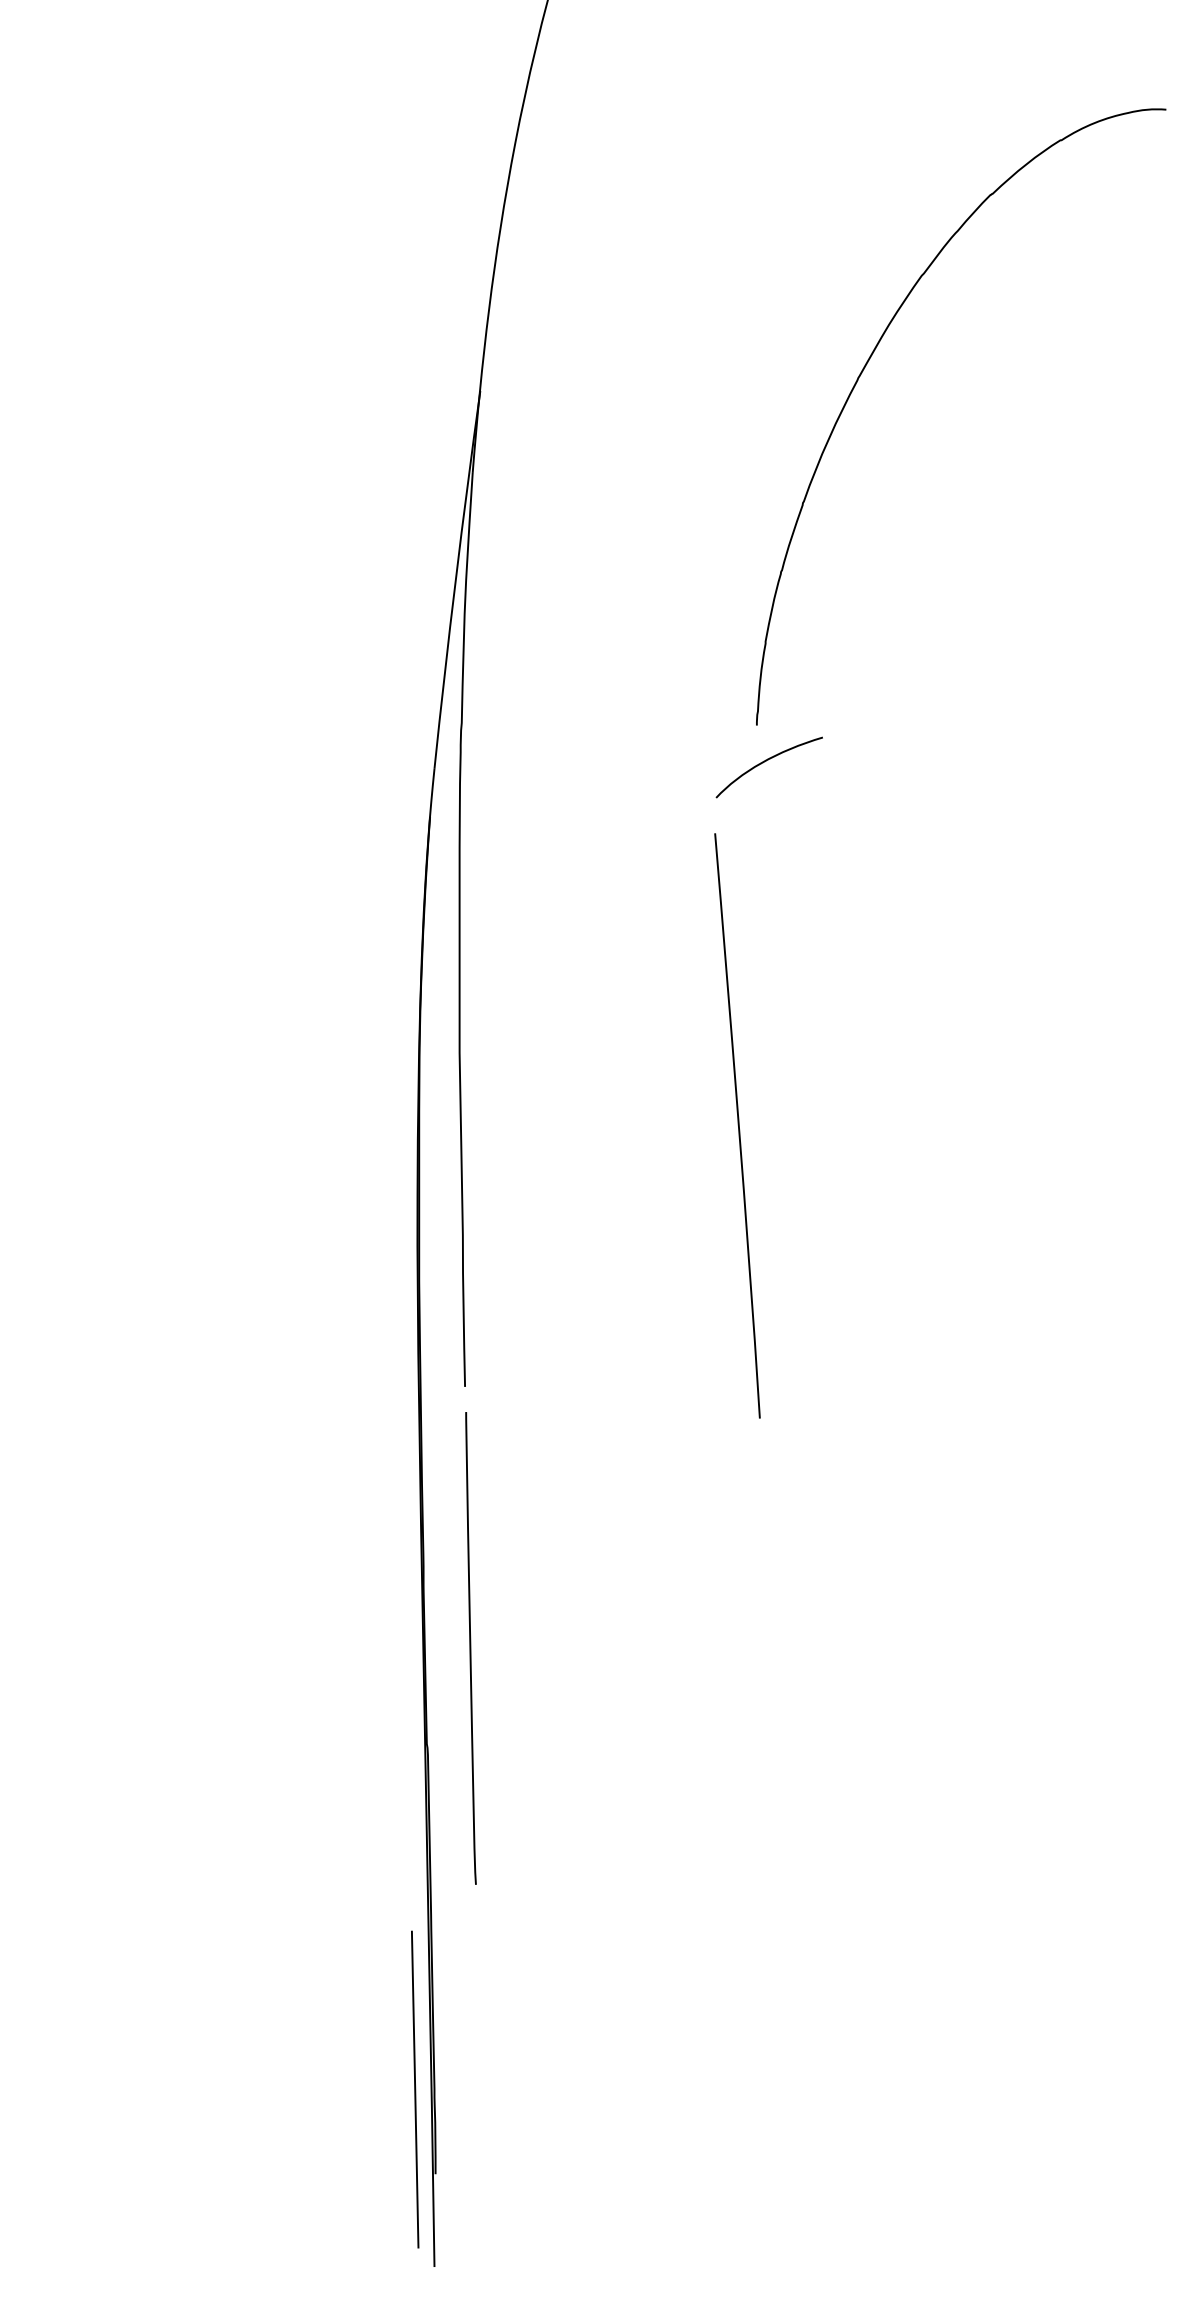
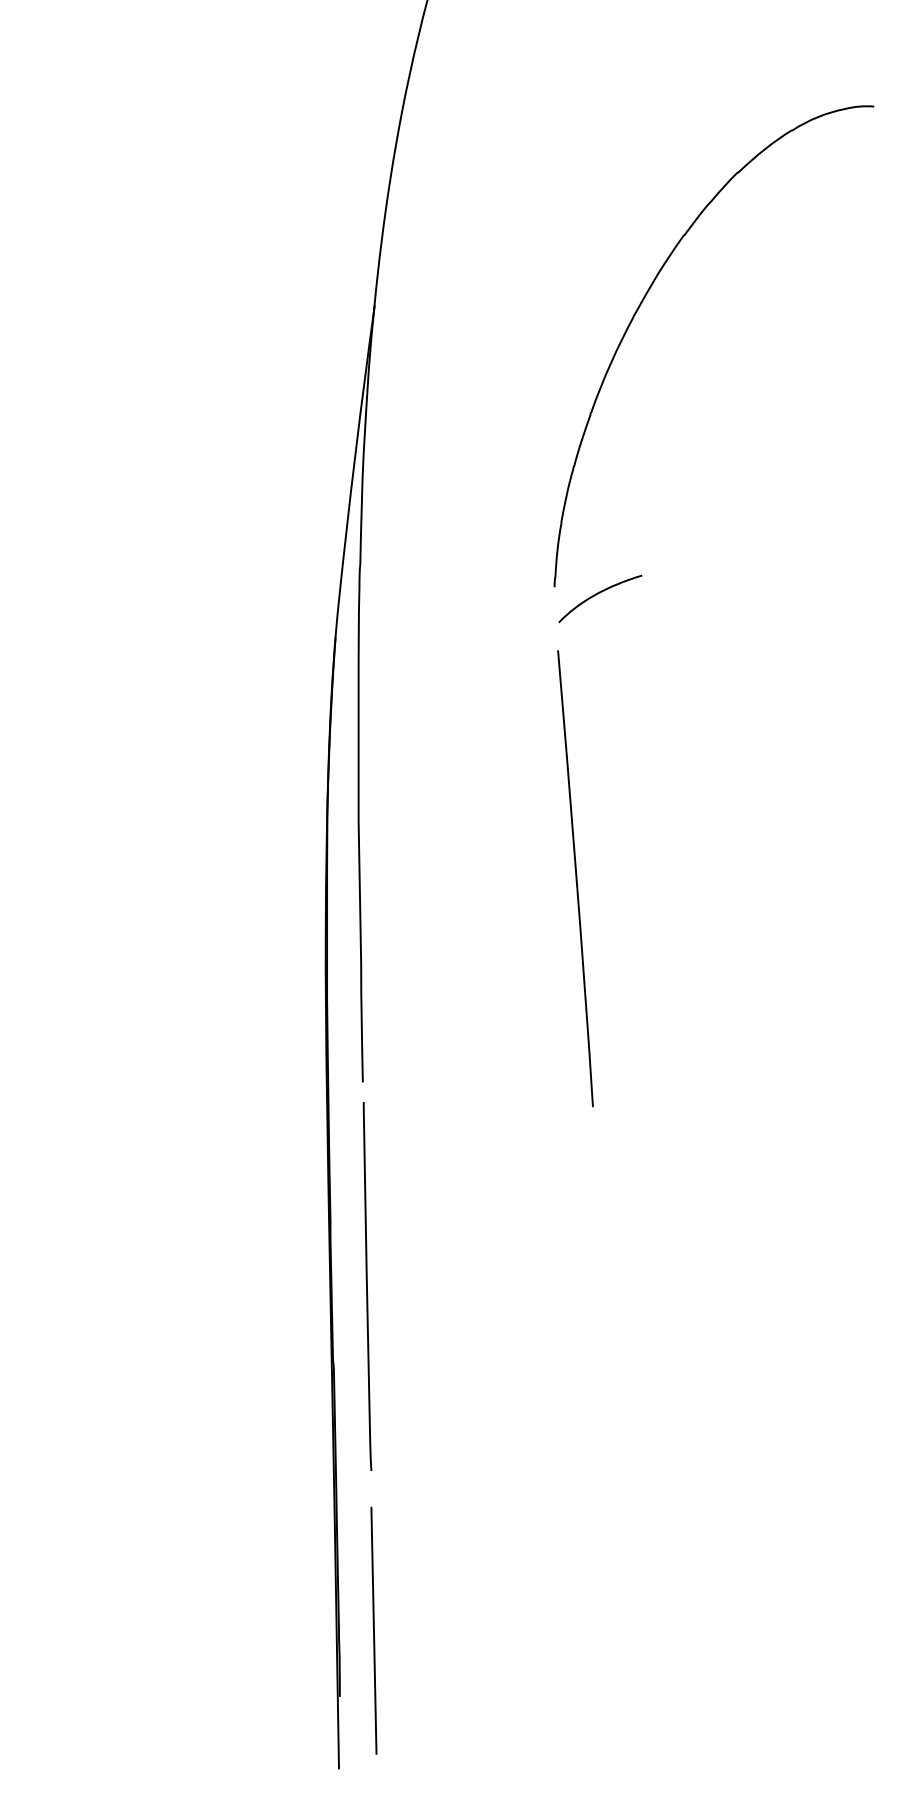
curve: (865, 368) -> (639, 308), moved
line: (414, 2089) -> (373, 1630), moved

